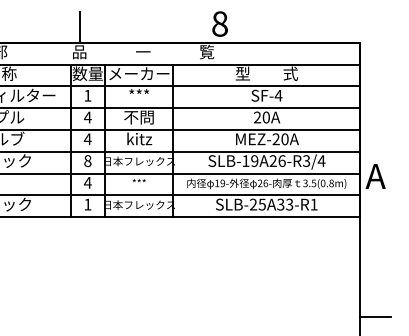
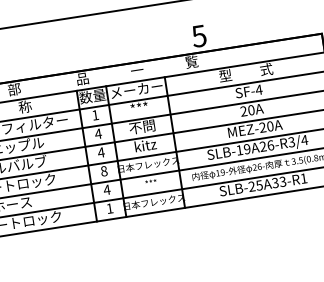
text: (219, 23) -> (198, 35), 8 -> 5
line: (80, 26) -> (80, 56), removed

